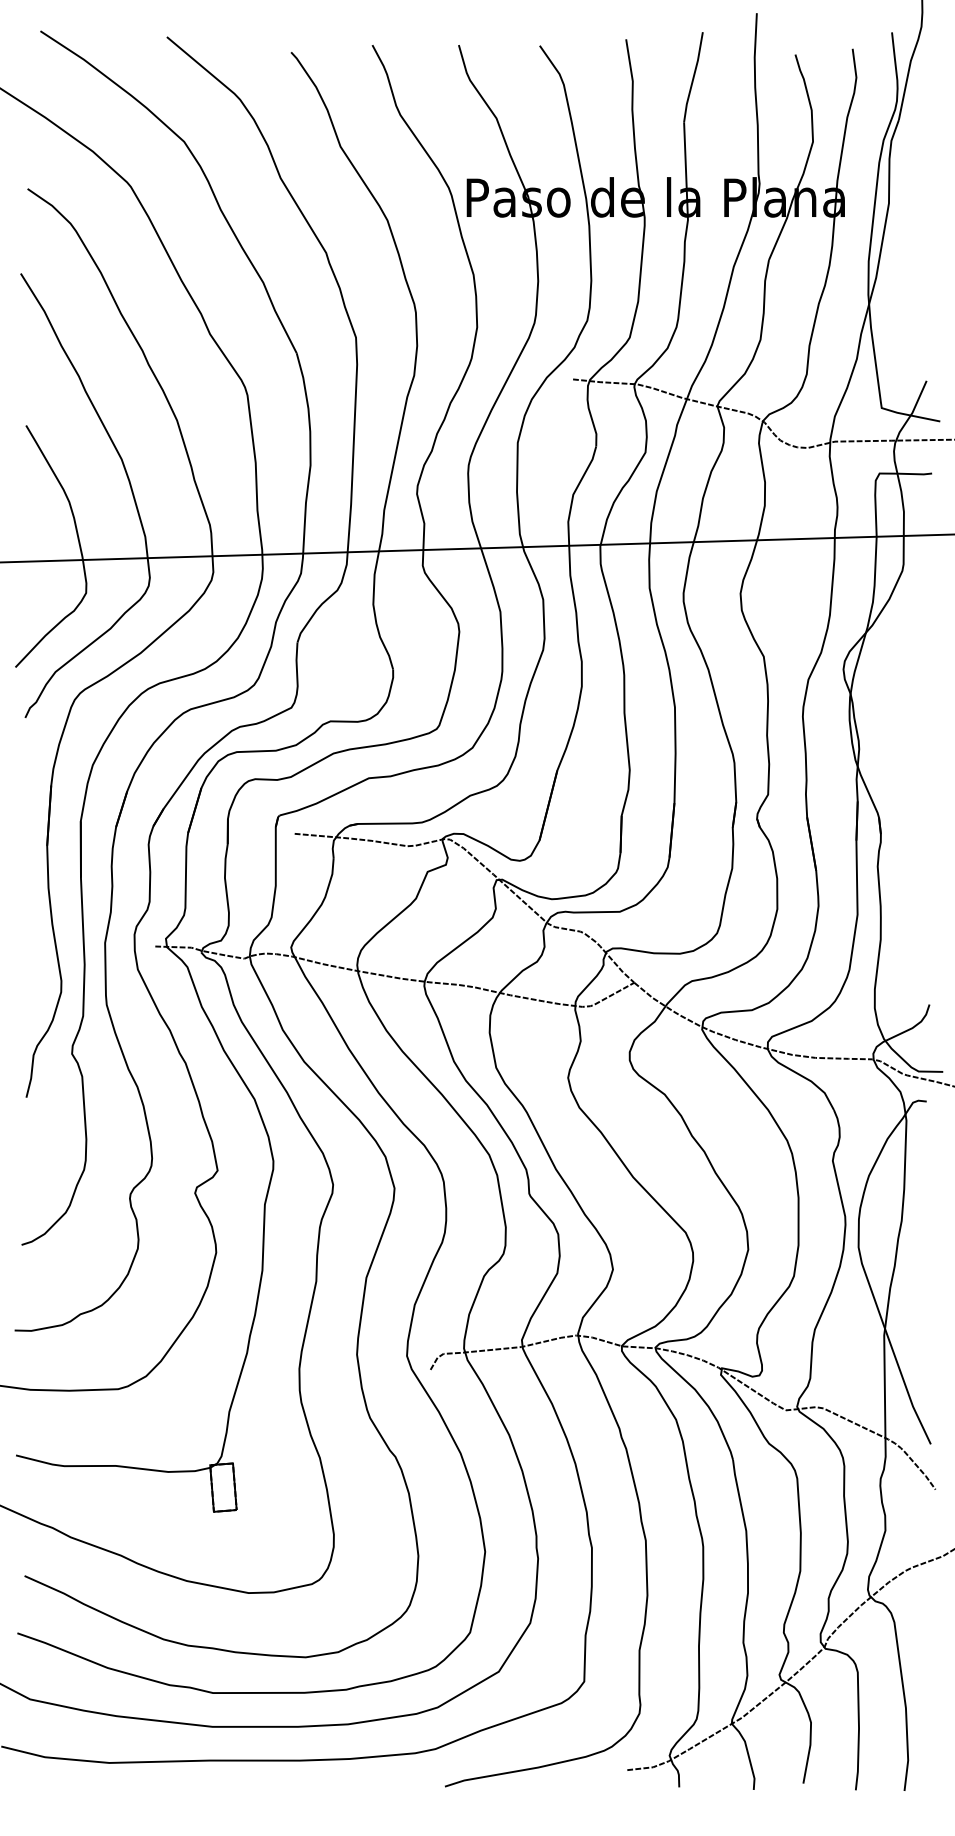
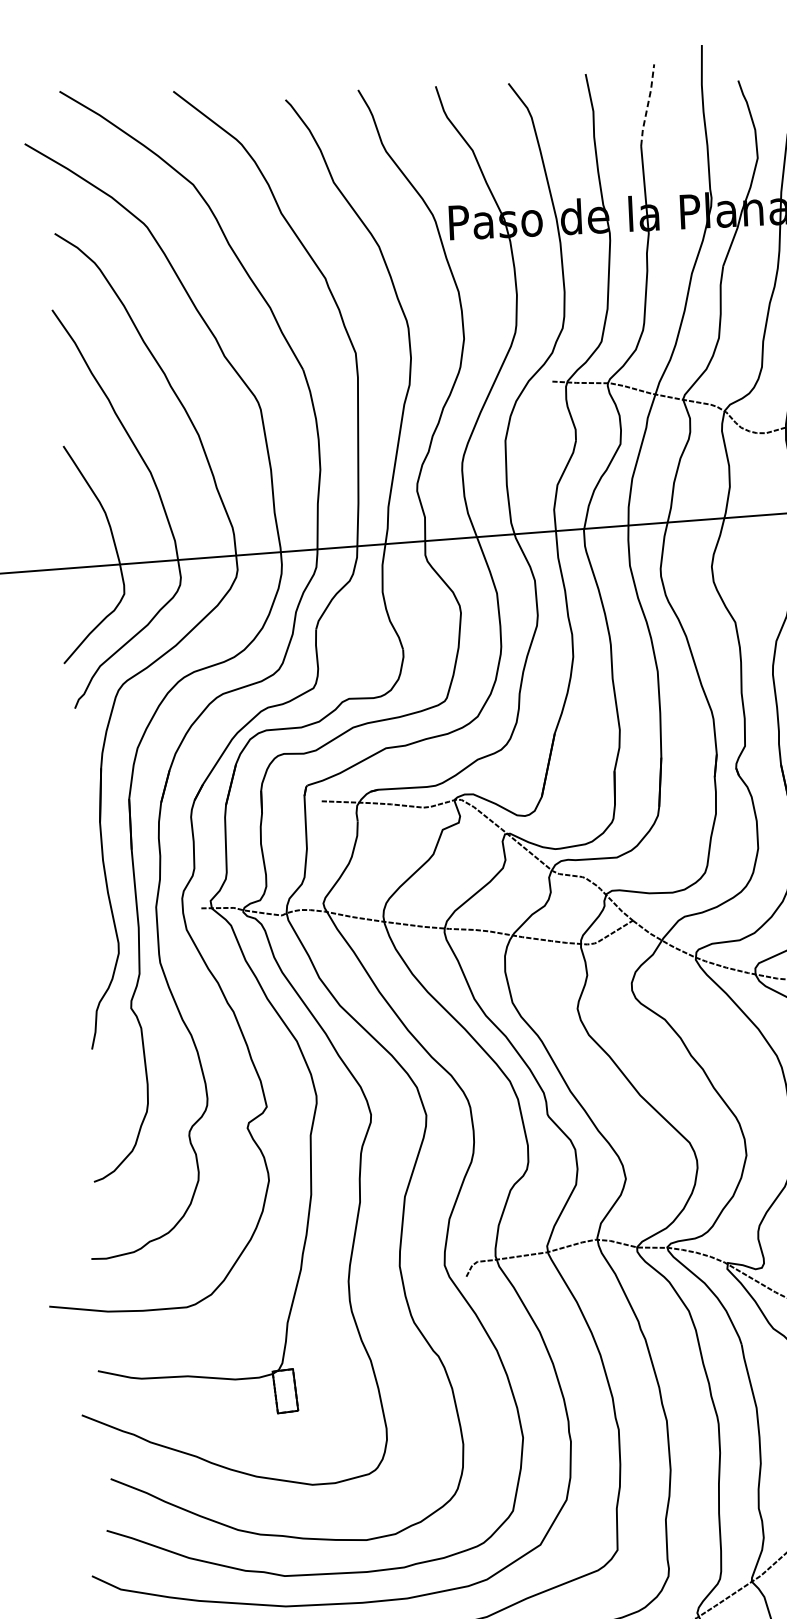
line: (693, 77) -> (647, 105), solid -> dashed

